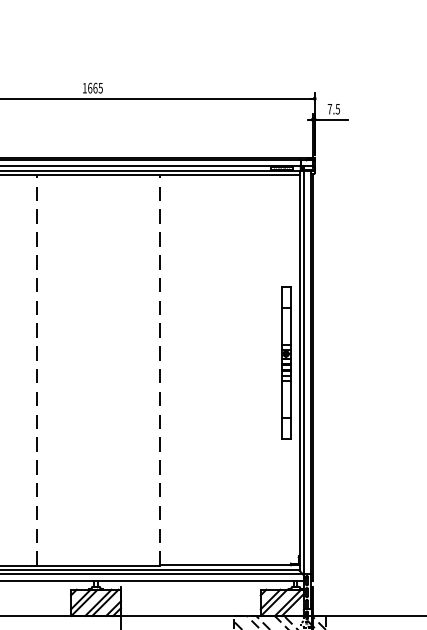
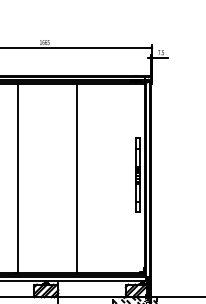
line: (36, 369) -> (17, 178), dashed -> solid
line: (160, 369) -> (77, 178), dashed -> solid

